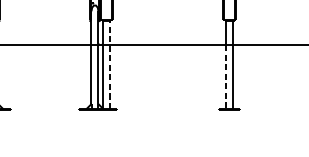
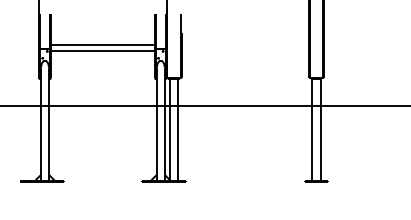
line: (110, 64) -> (178, 129), dashed -> solid
line: (226, 76) -> (312, 143), dashed -> solid

